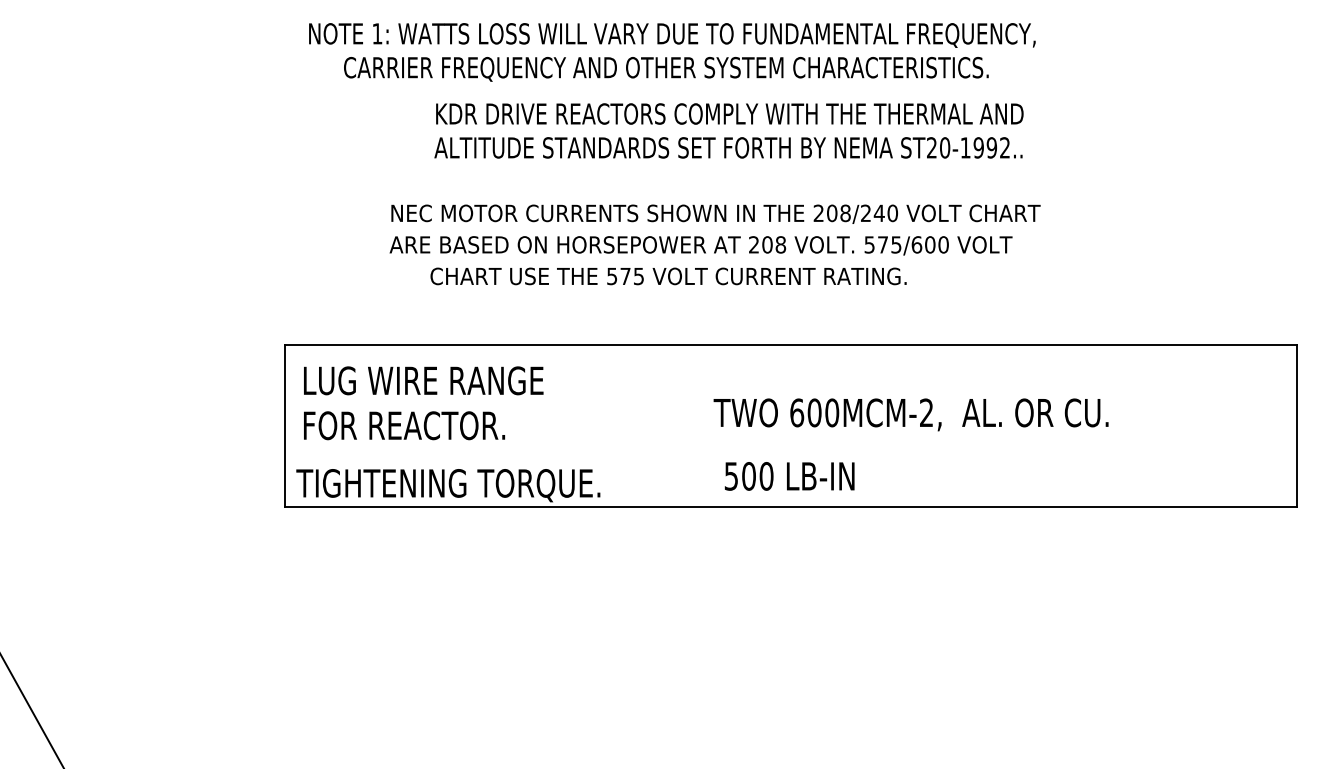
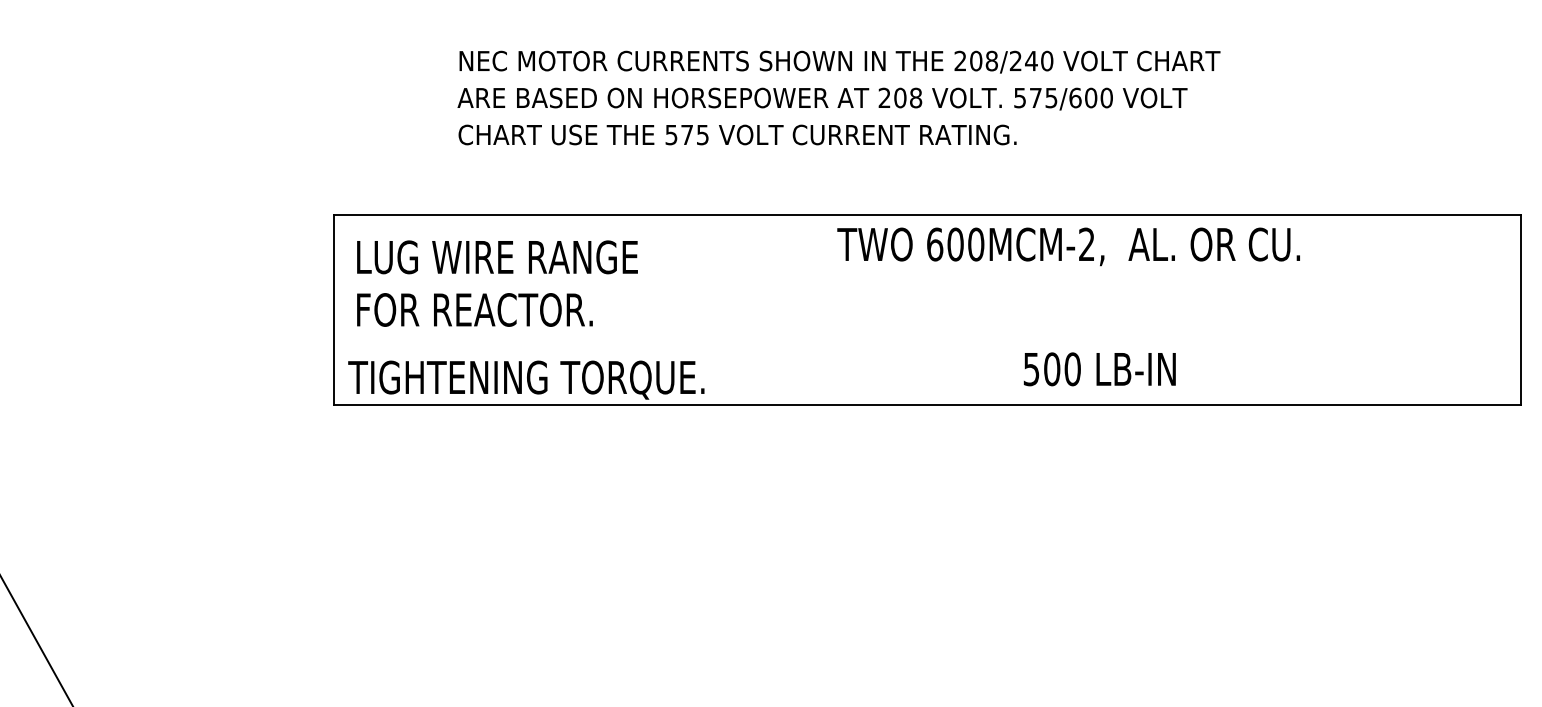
text: (668, 276) -> (737, 135), moved
text: (910, 414) -> (1067, 246), moved
text: (789, 476) -> (1099, 369), moved

